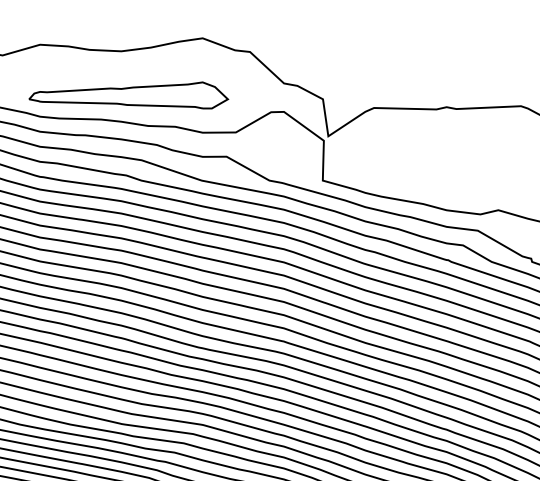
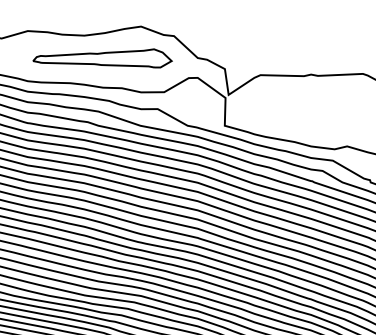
part: (128, 95) -> (102, 58), moved

